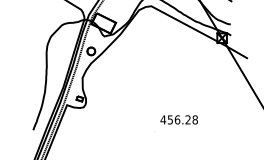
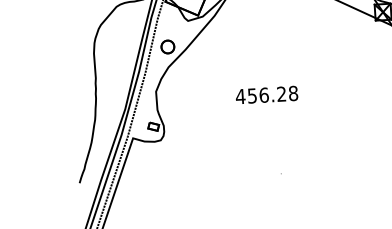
text: (178, 119) -> (265, 94), moved

